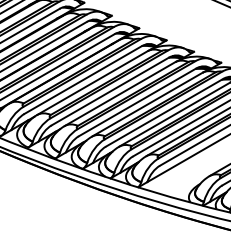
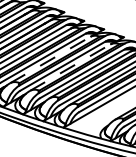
line: (120, 94) -> (50, 60), solid -> dashed
line: (147, 104) -> (70, 67), solid -> dashed

